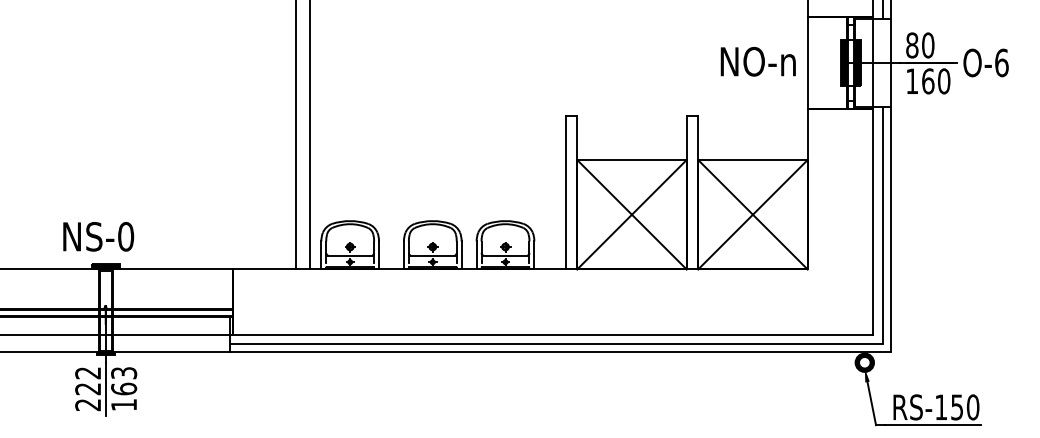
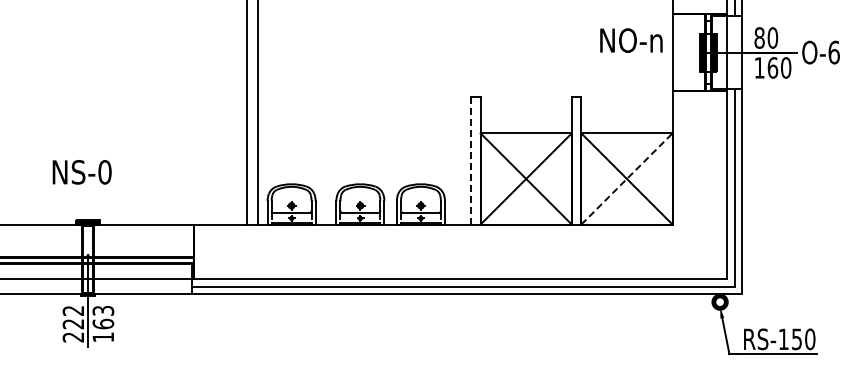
text: (758, 61) -> (631, 40), moved
line: (566, 192) -> (471, 160), solid -> dashed
line: (753, 214) -> (627, 178), solid -> dashed
text: (97, 237) -> (81, 172), moved

